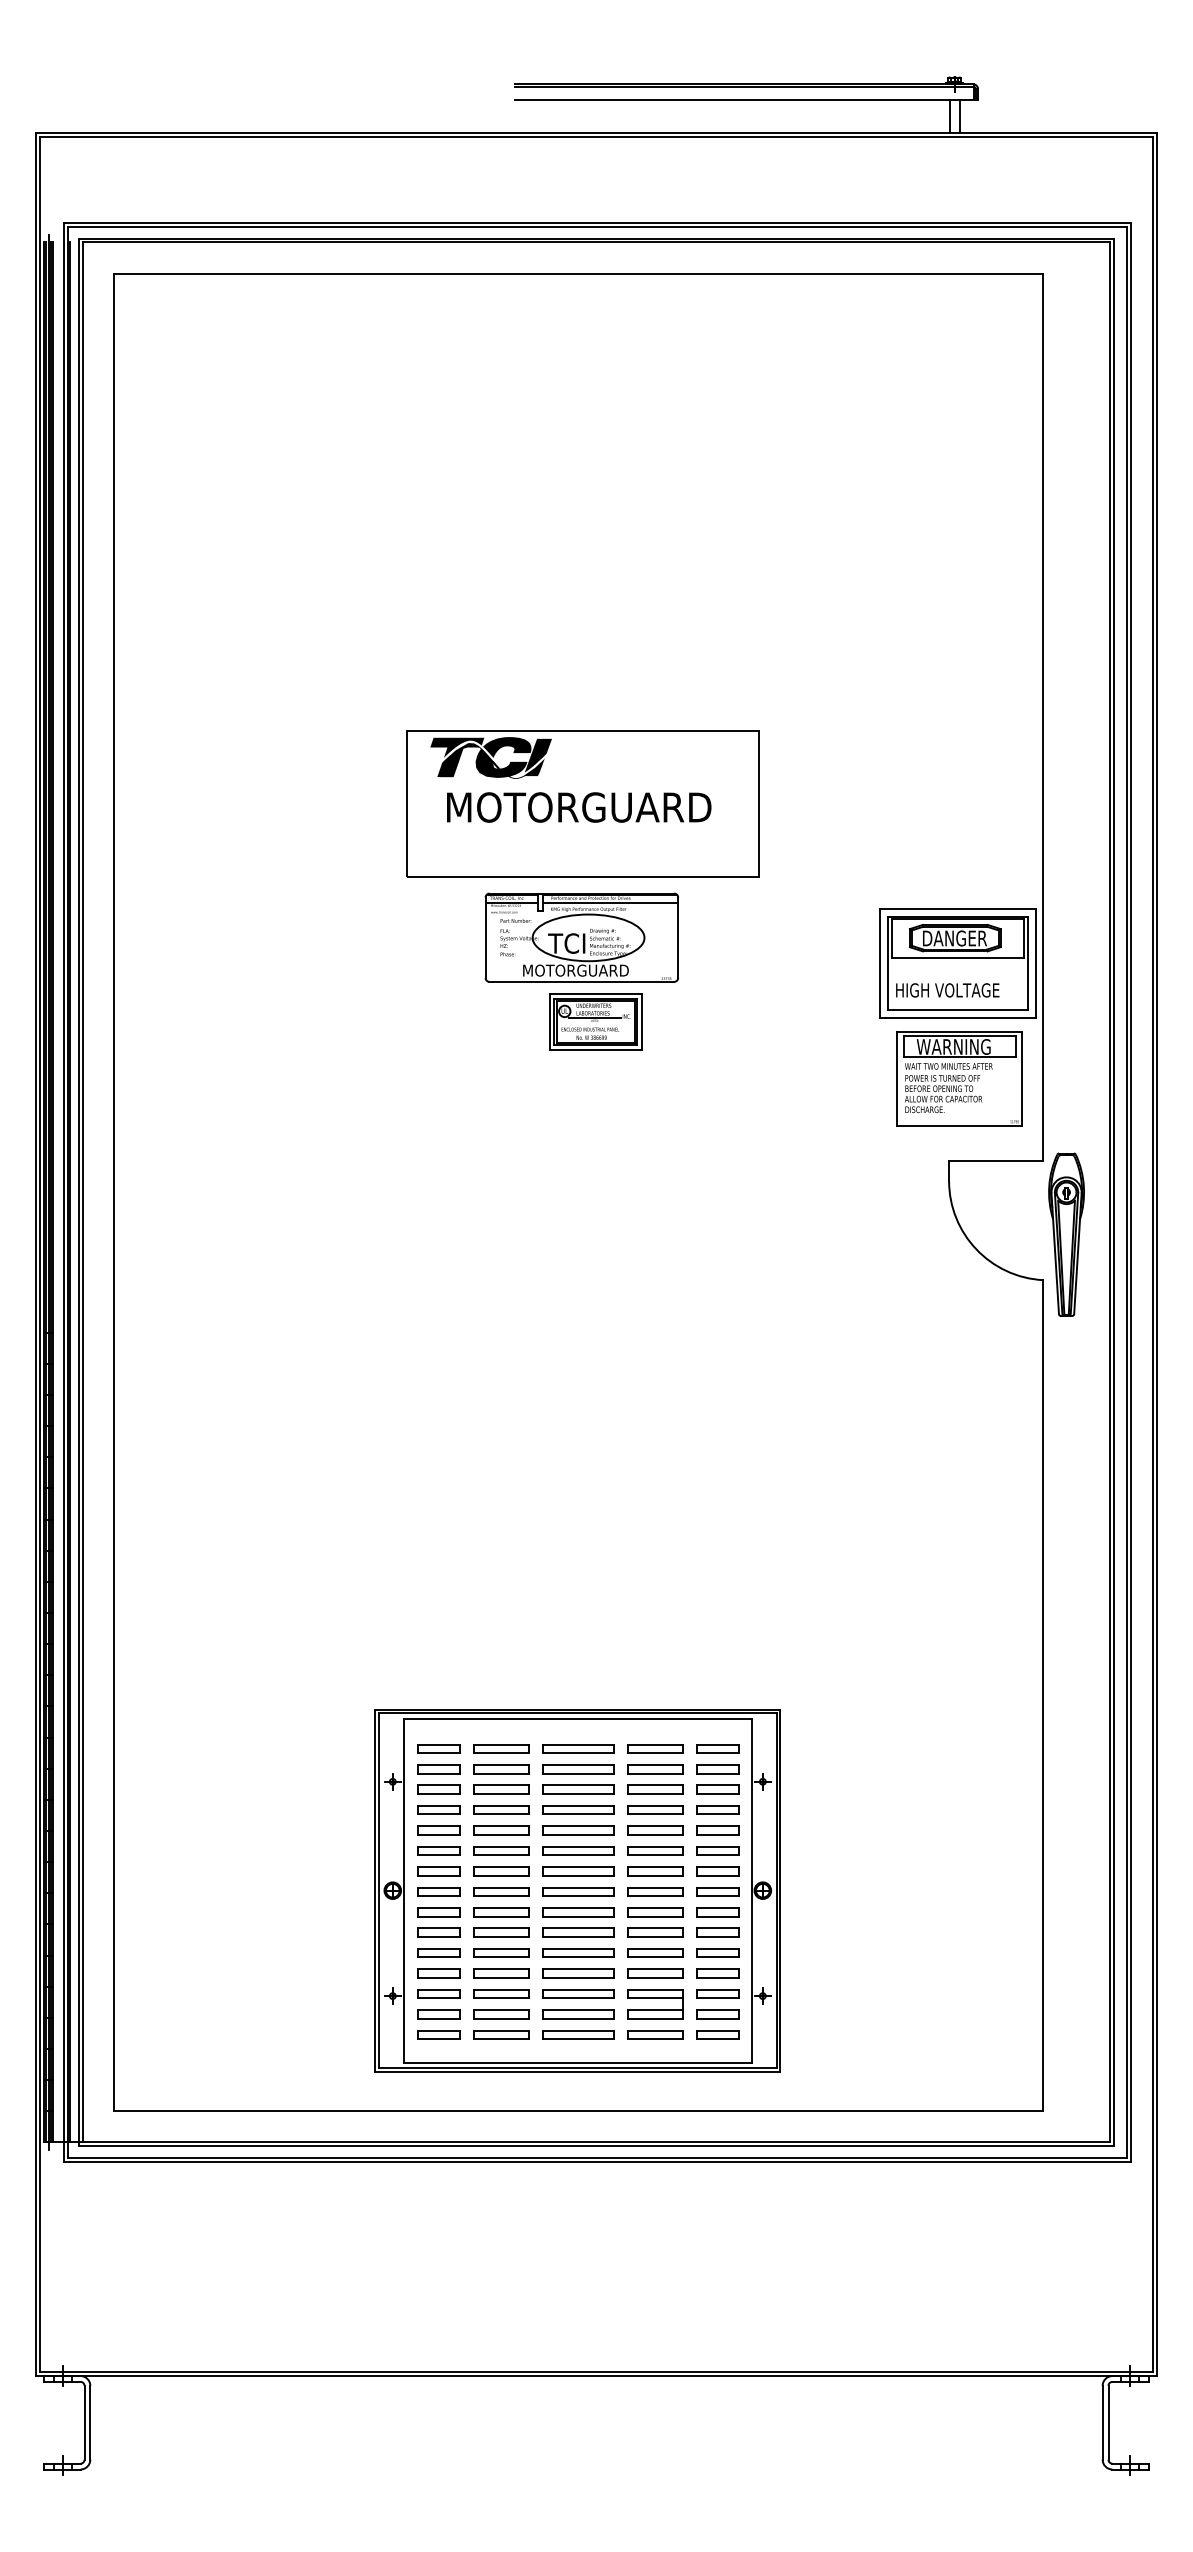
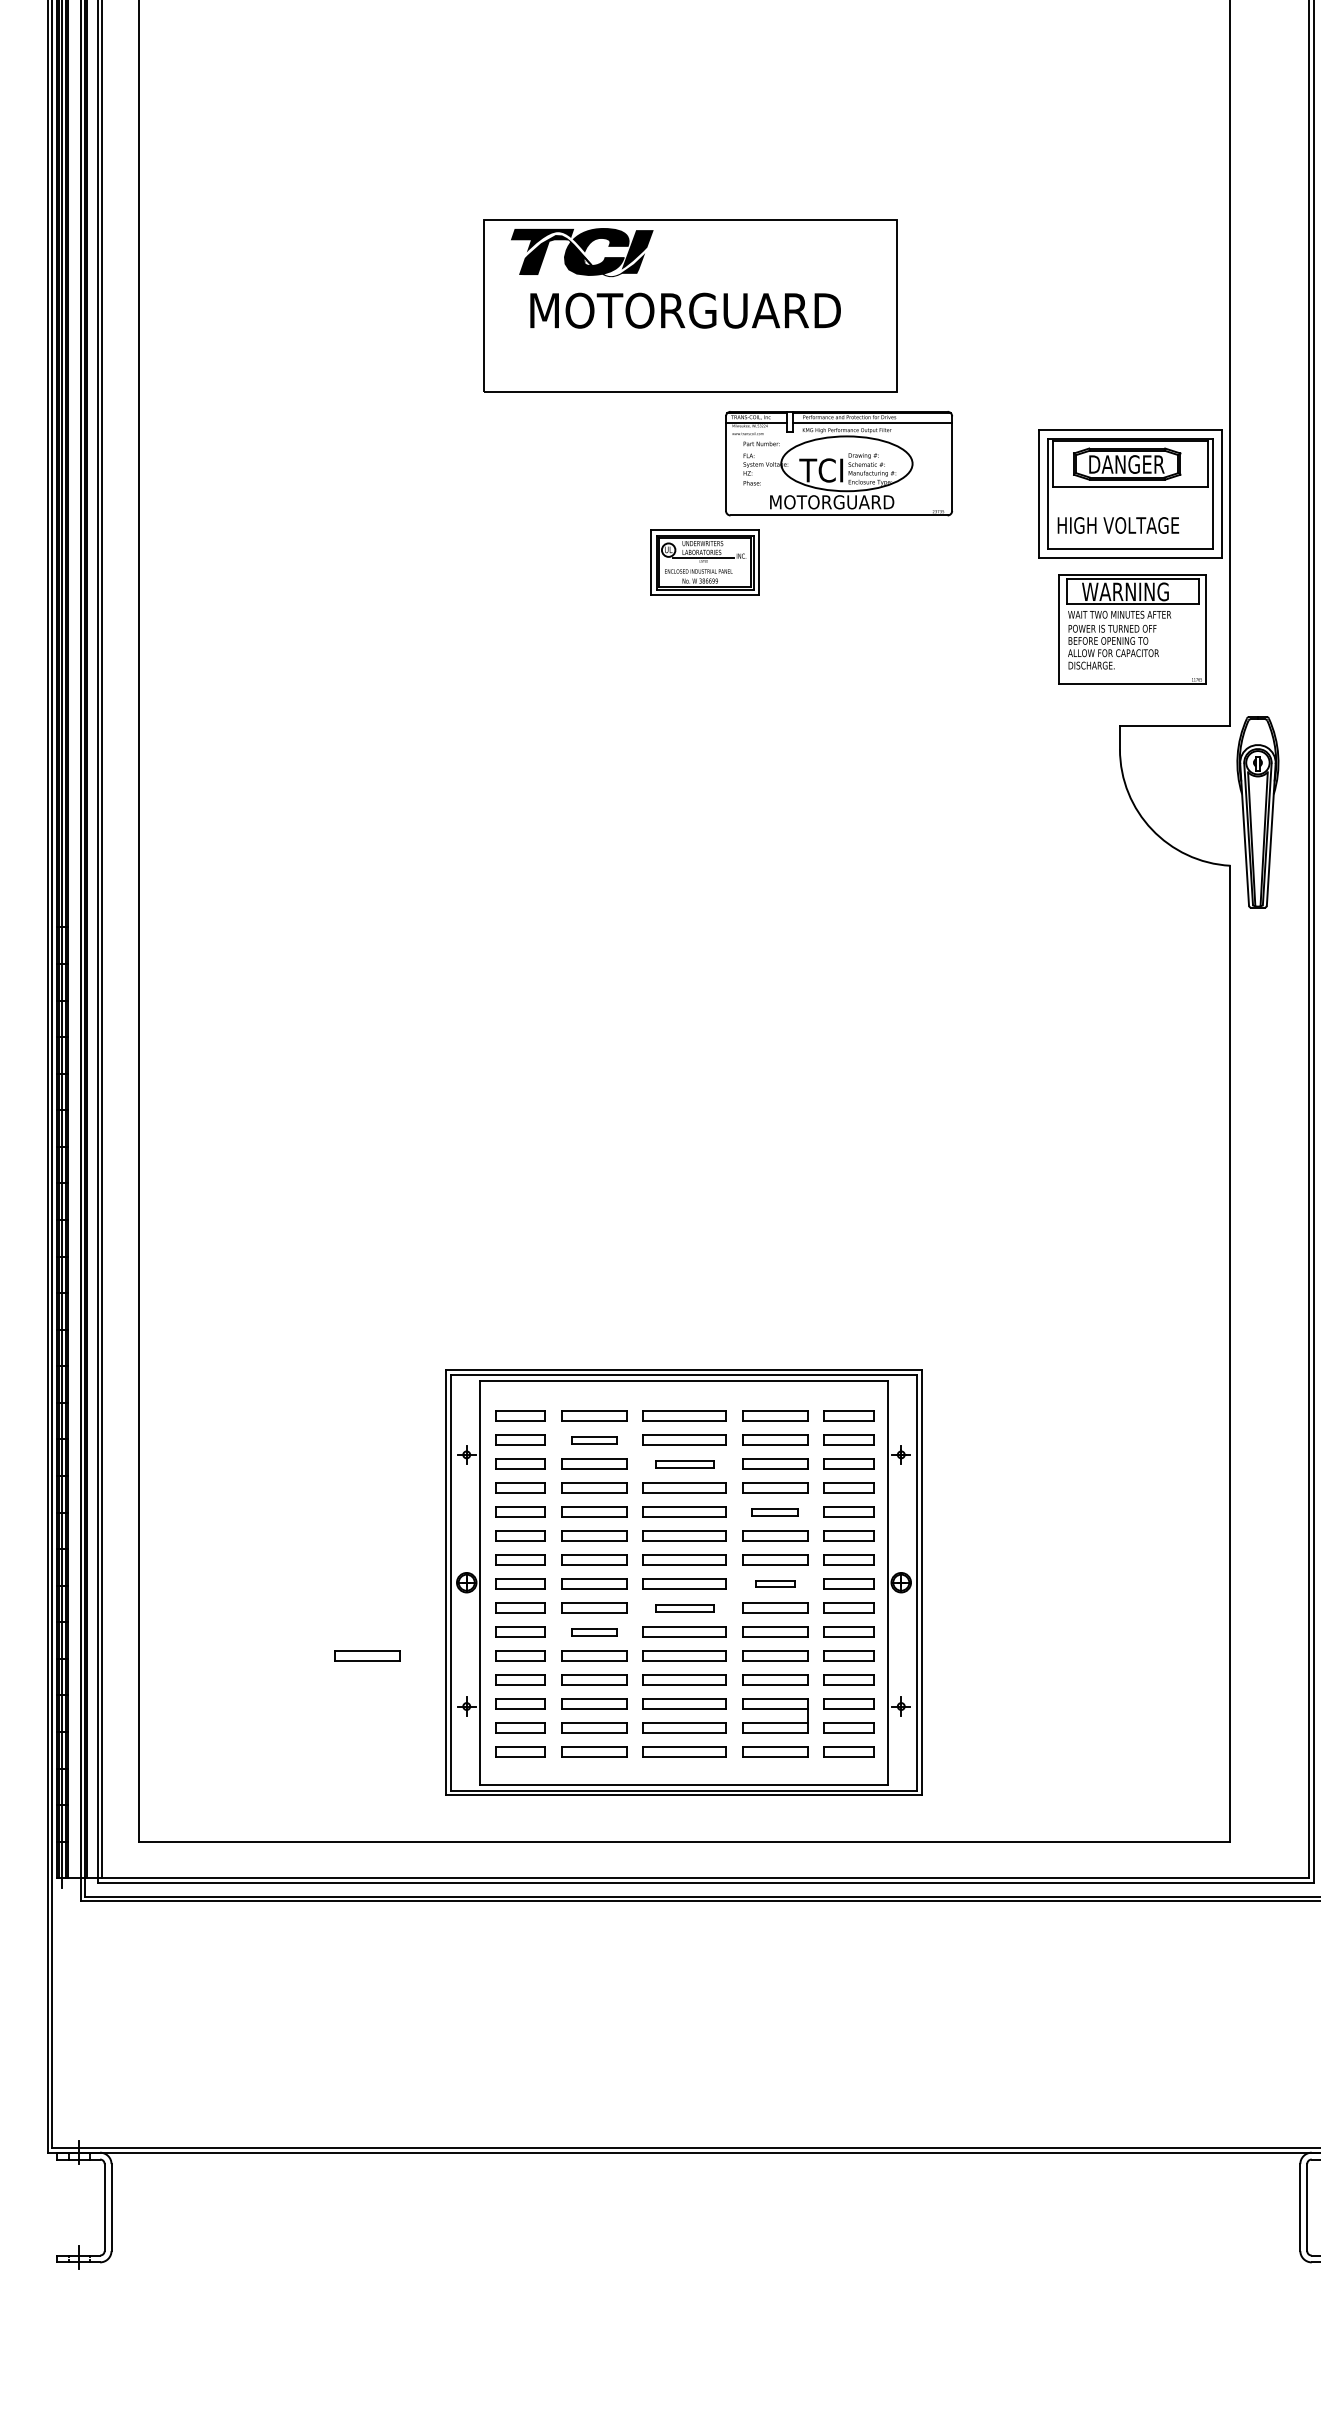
part: (581, 937) -> (838, 463), moved
part: (501, 1769) -> (594, 1440), size x0.7
part: (578, 1789) -> (684, 1463), size x0.7
part: (655, 1830) -> (775, 1512), size x0.7
part: (655, 1891) -> (775, 1583), size x0.6
part: (578, 1912) -> (684, 1608), size x0.7
part: (501, 1932) -> (594, 1631), size x0.7
part: (308, 1952) -> (367, 1655), added

